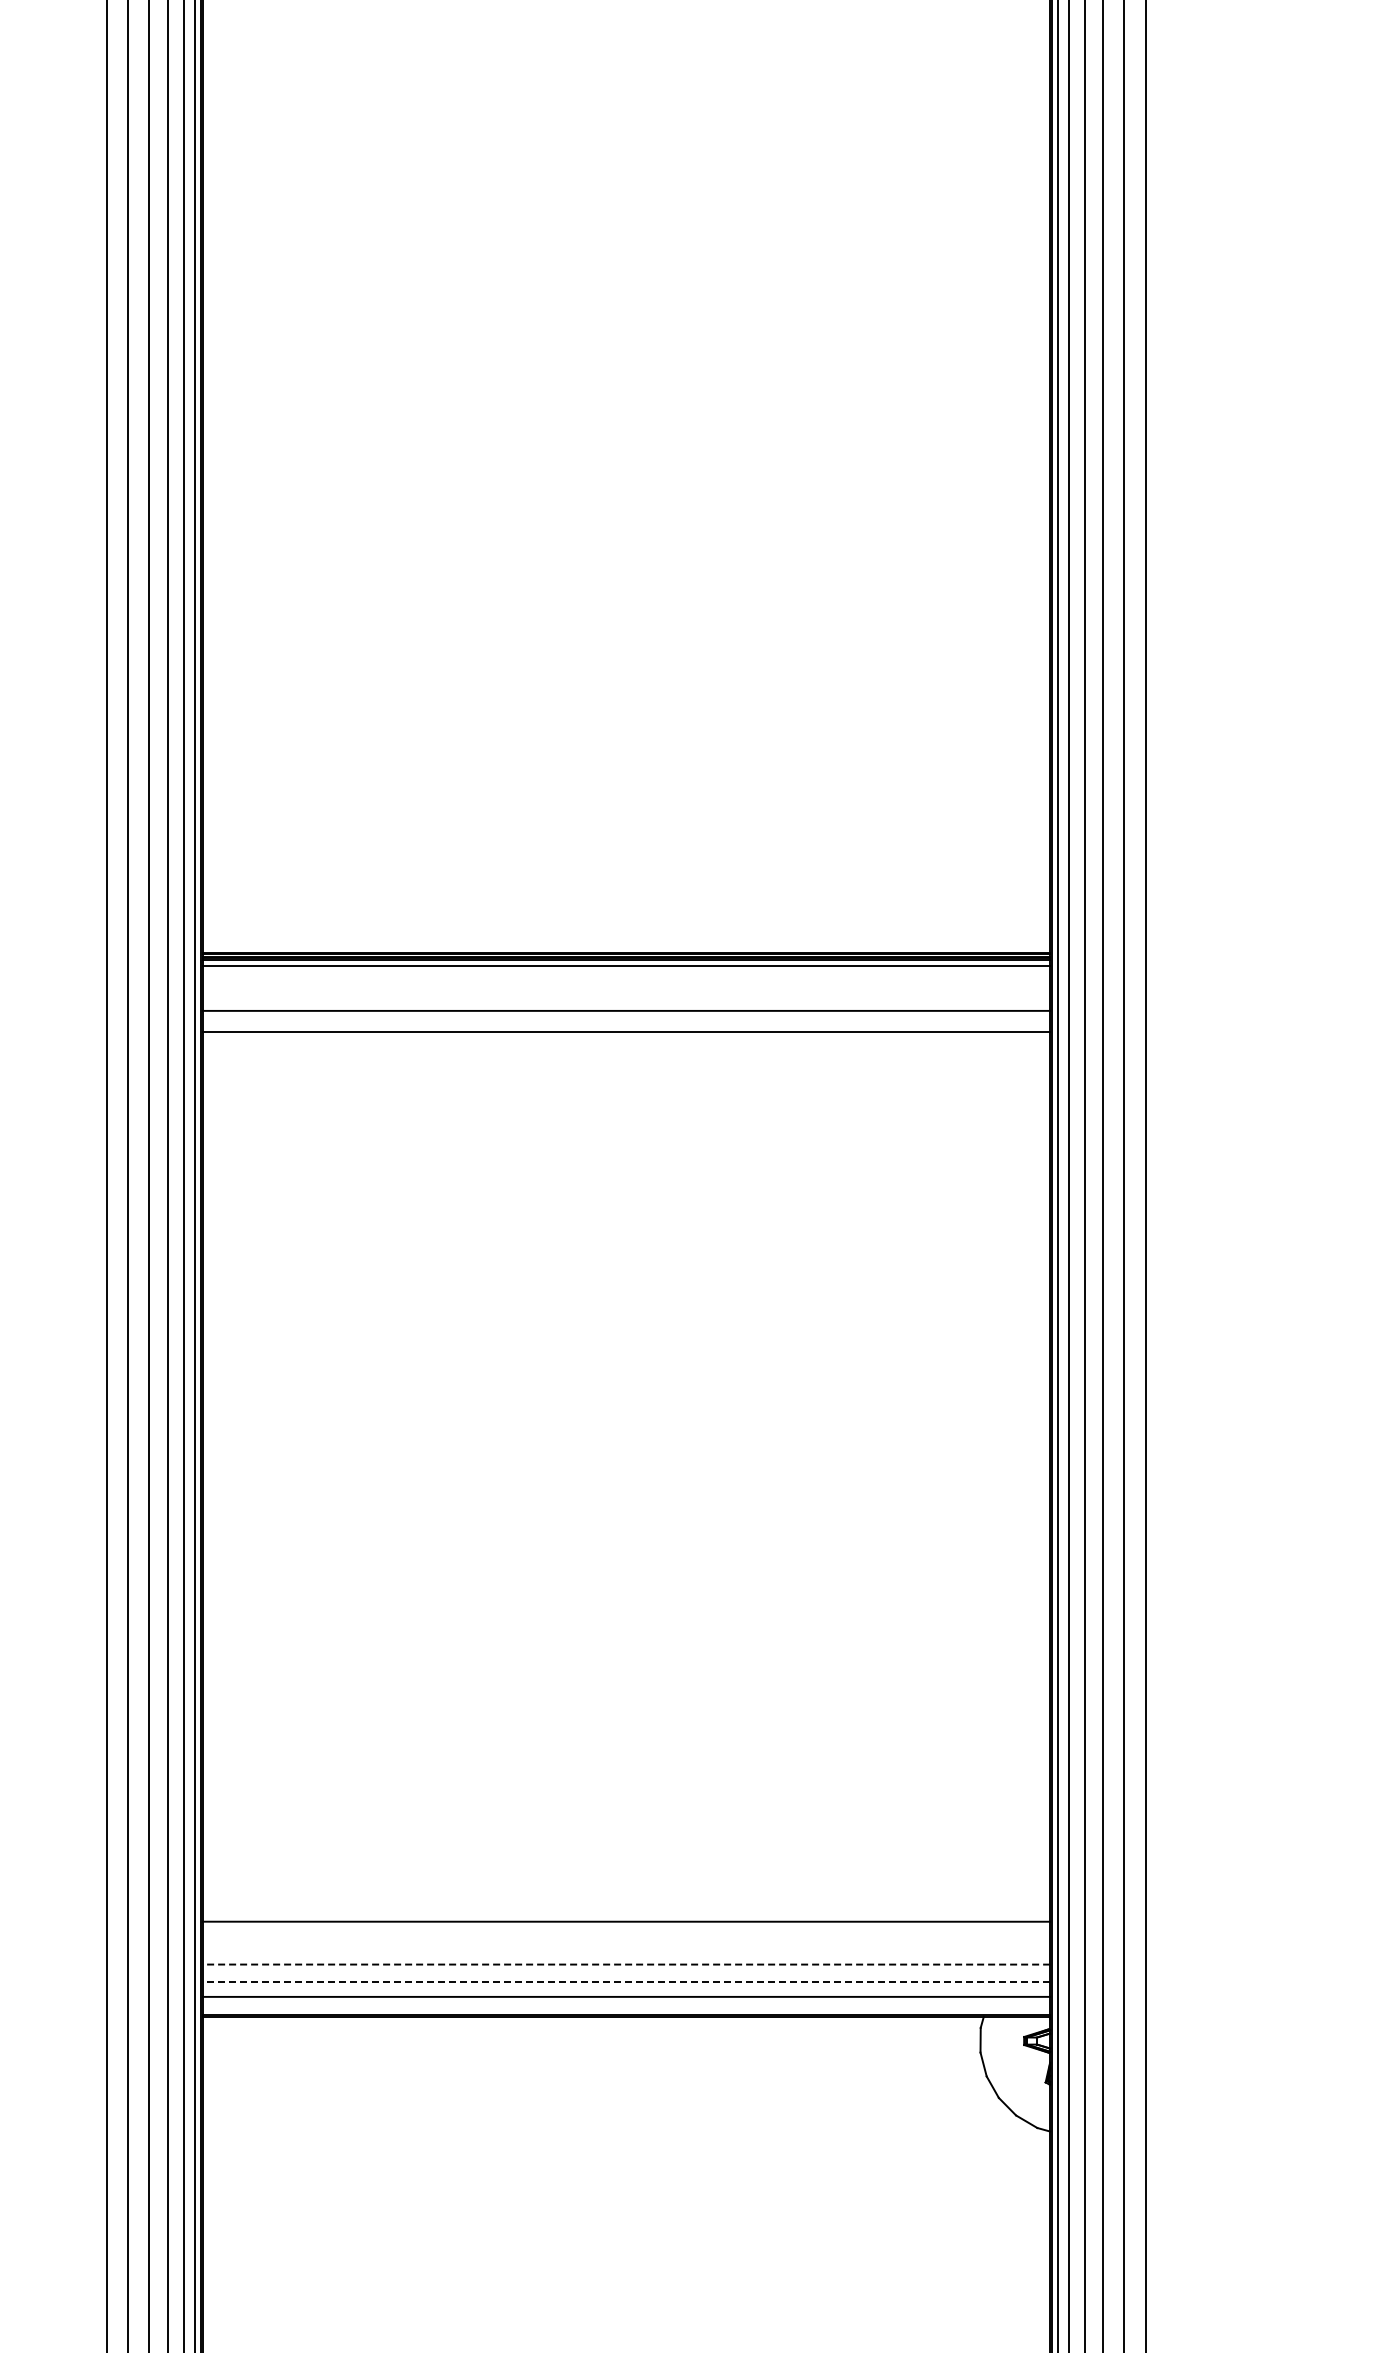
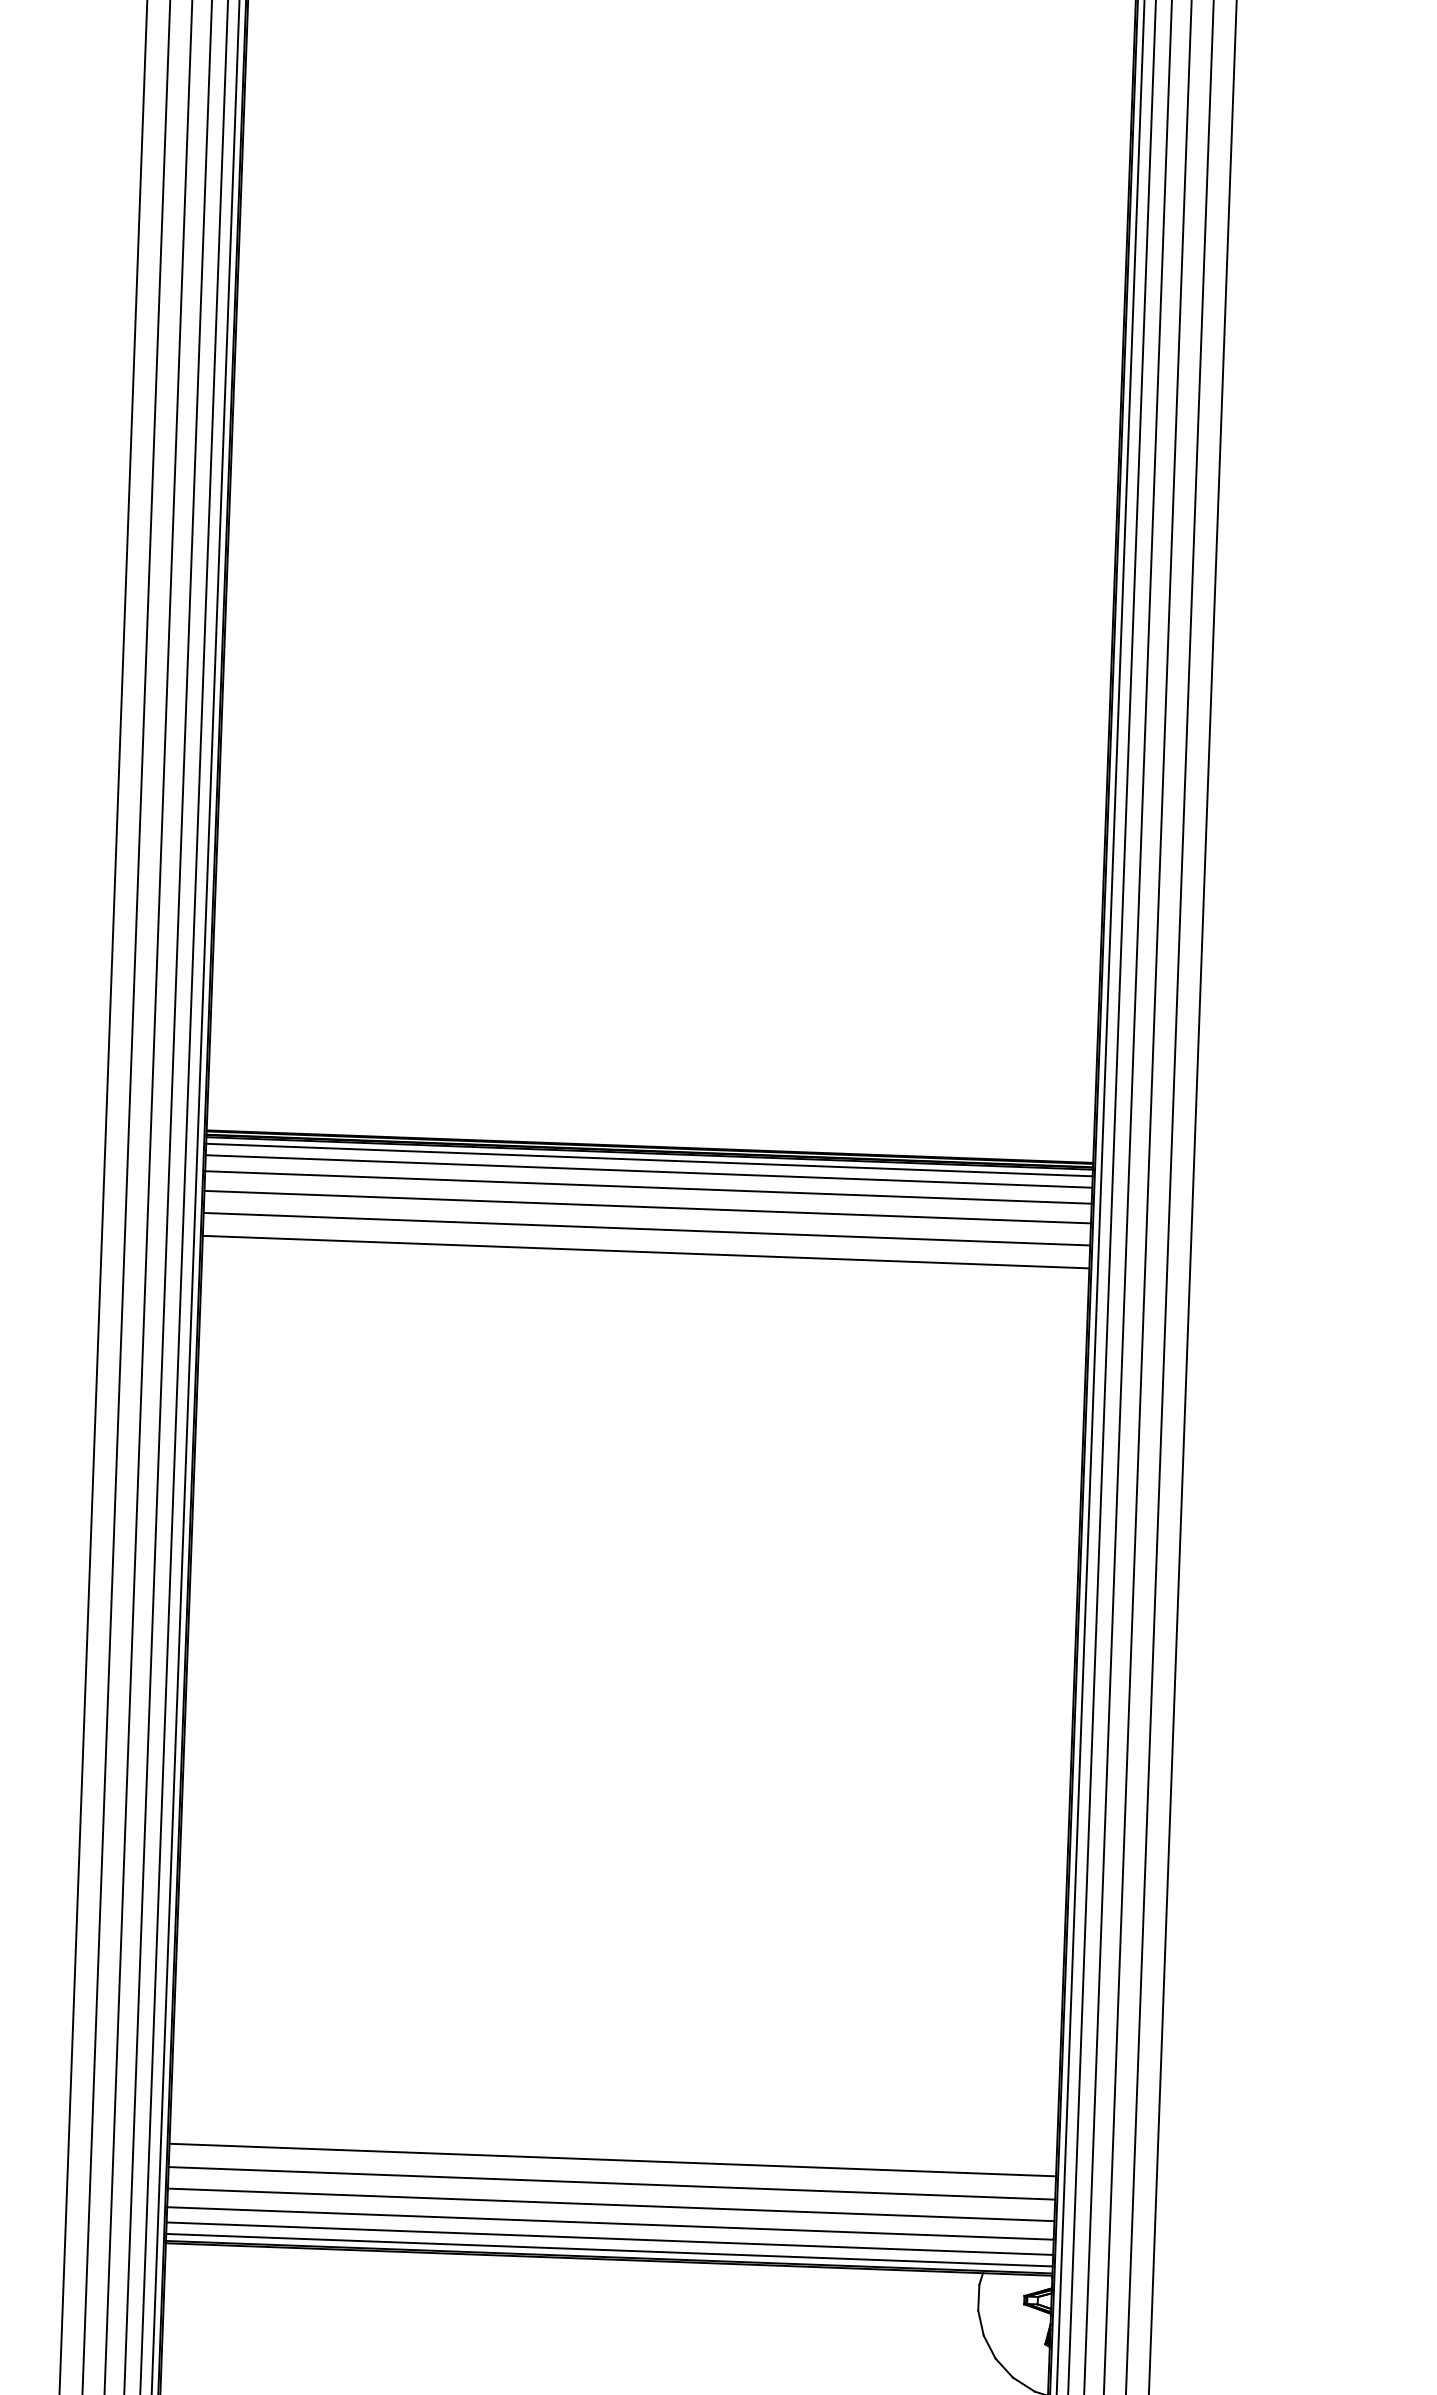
line: (626, 976) -> (649, 1171), added
line: (626, 992) -> (648, 1187), added
line: (626, 1053) -> (646, 1251), added
line: (626, 1943) -> (612, 2182), added
line: (626, 1964) -> (611, 2204), dashed -> solid
line: (626, 1982) -> (610, 2223), dashed -> solid
line: (626, 2007) -> (609, 2249), added

